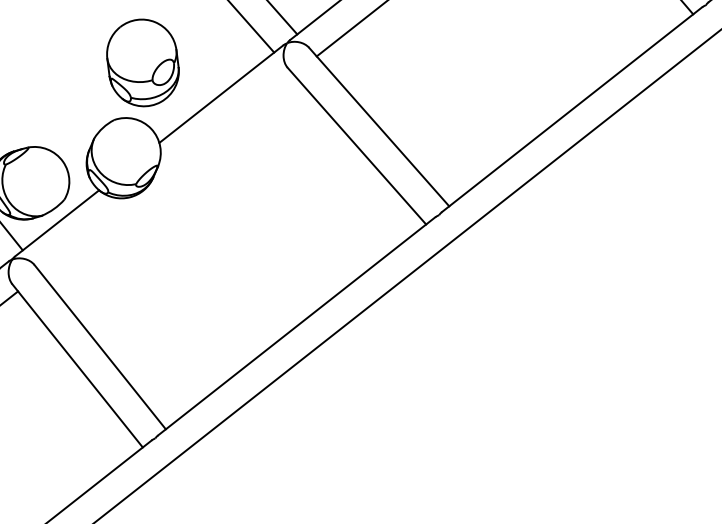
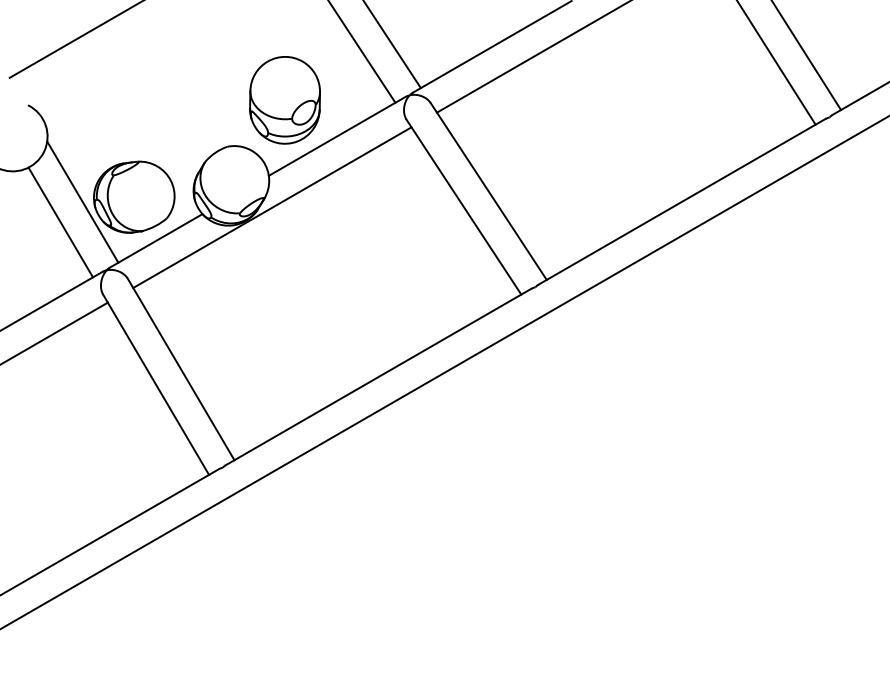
part: (142, 63) -> (284, 100), moved
line: (167, 173) -> (272, 207), added

